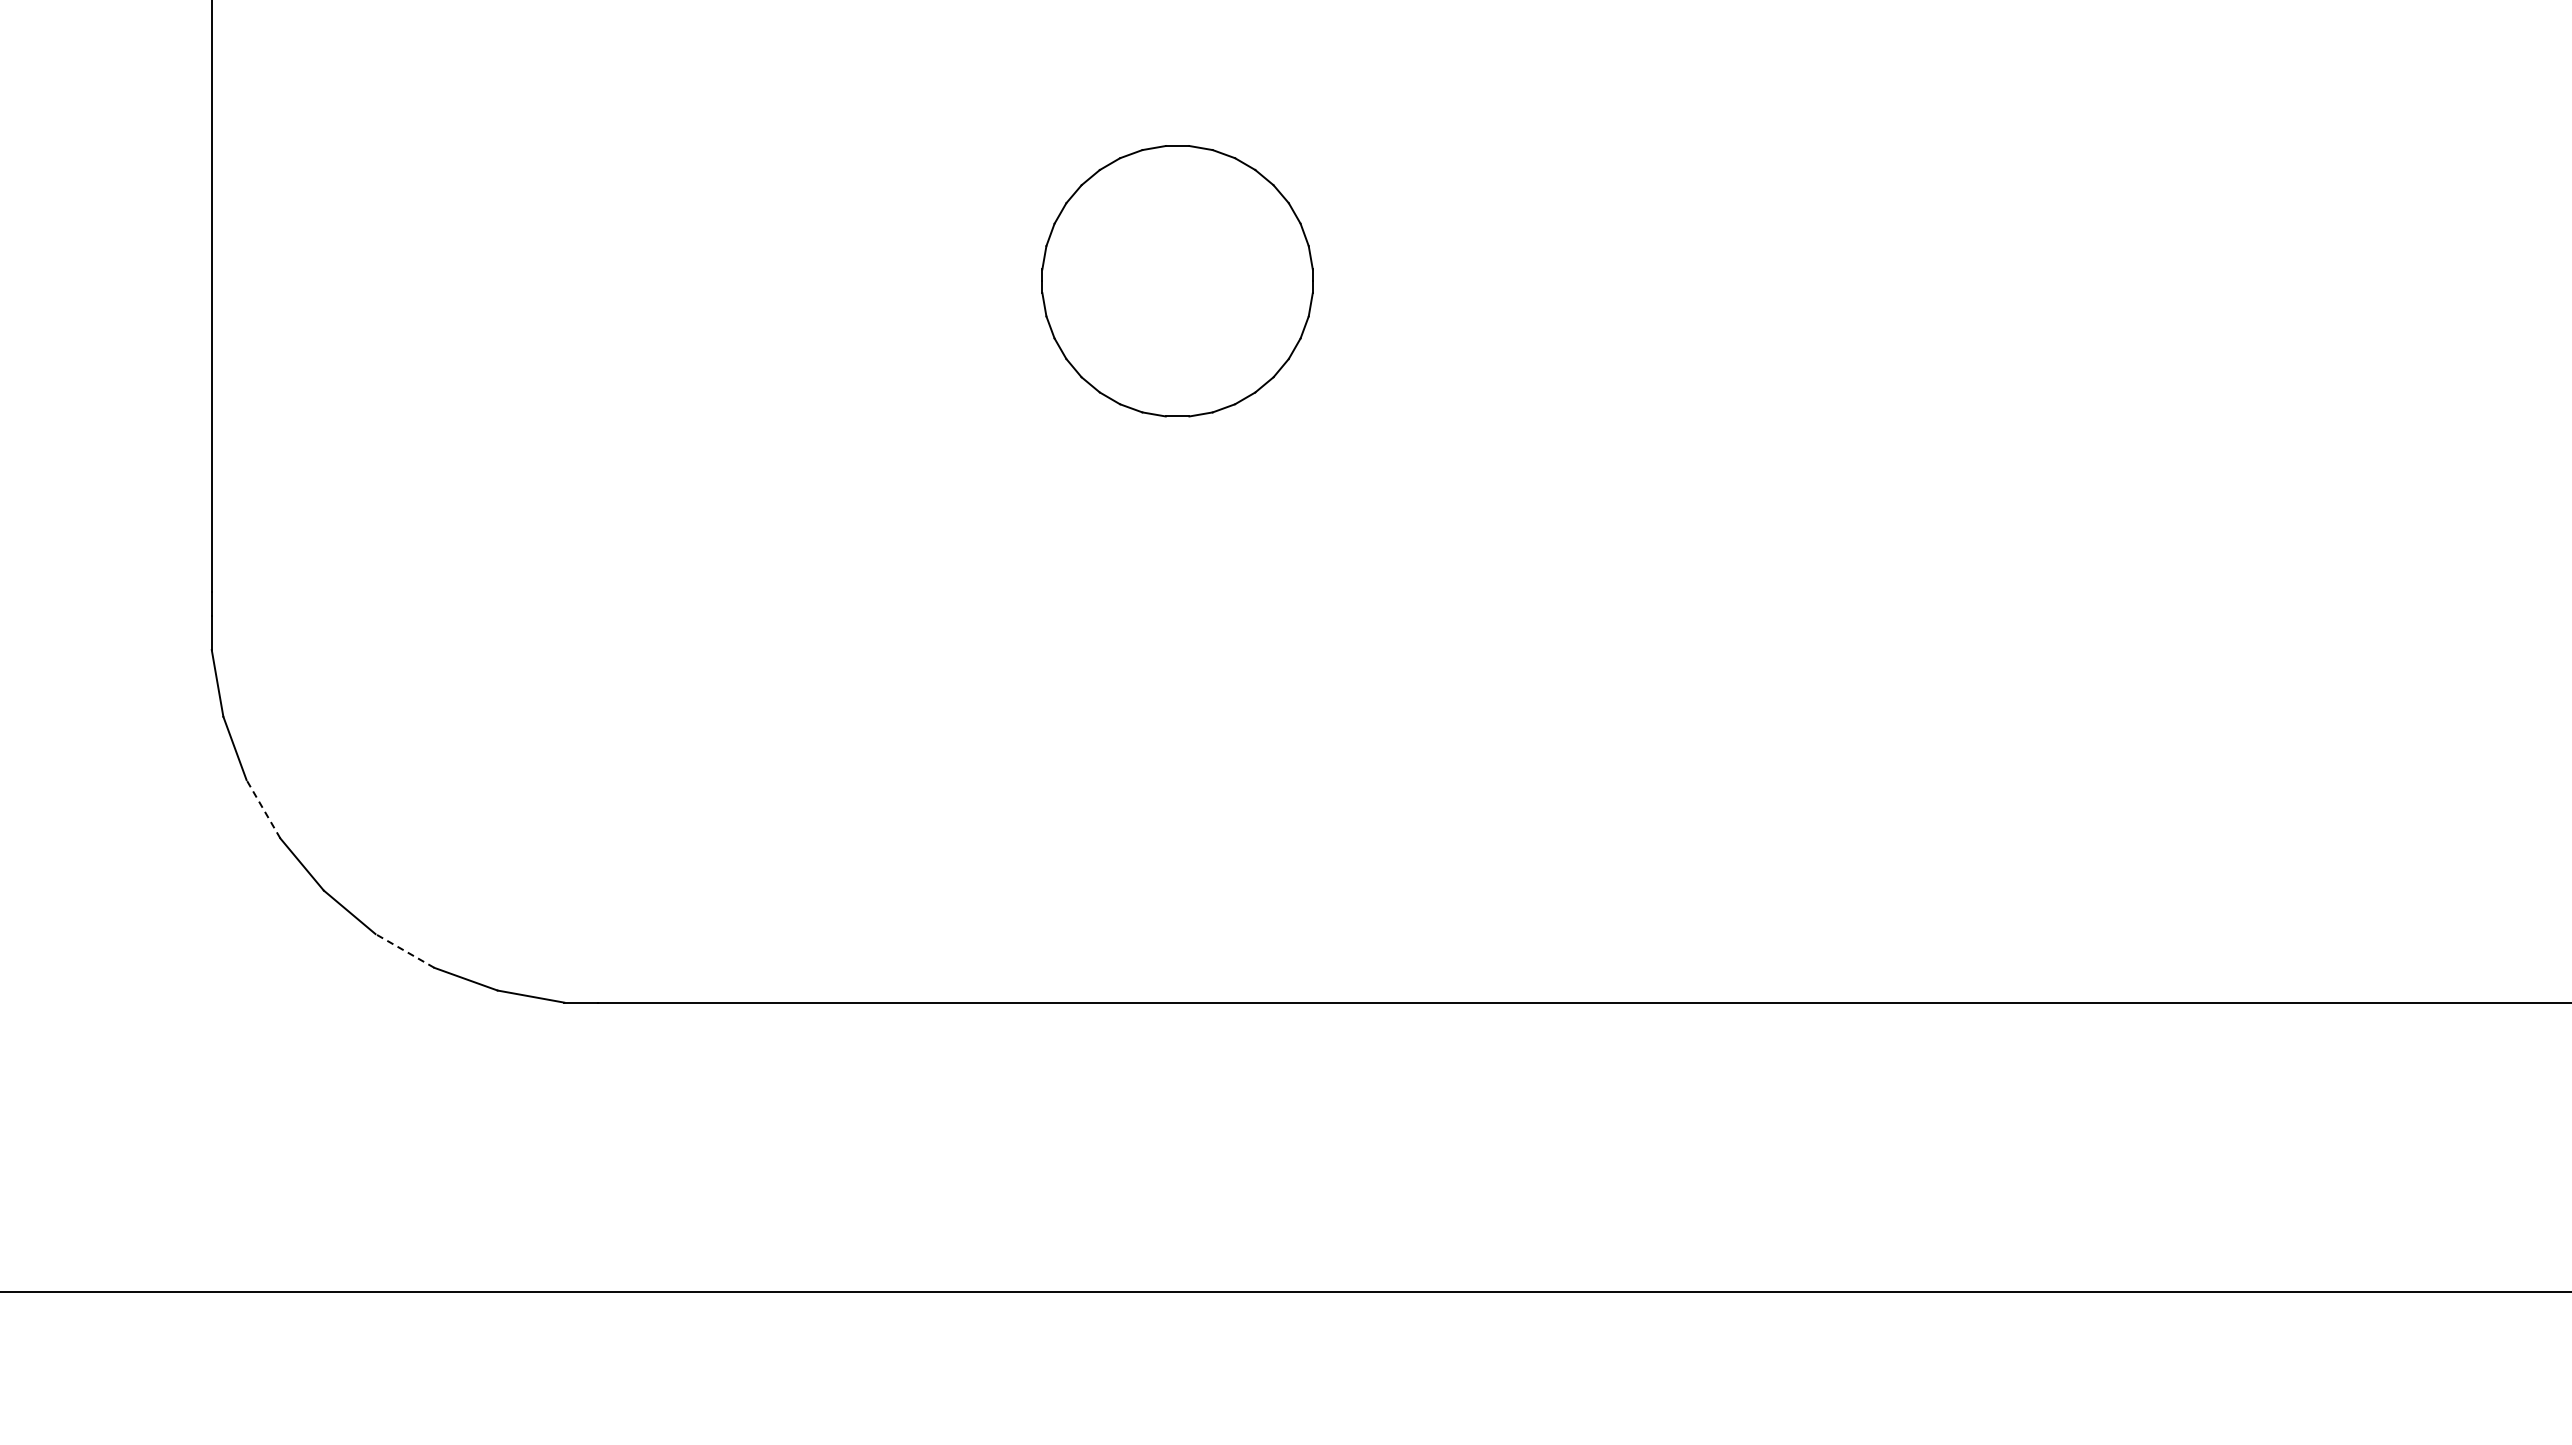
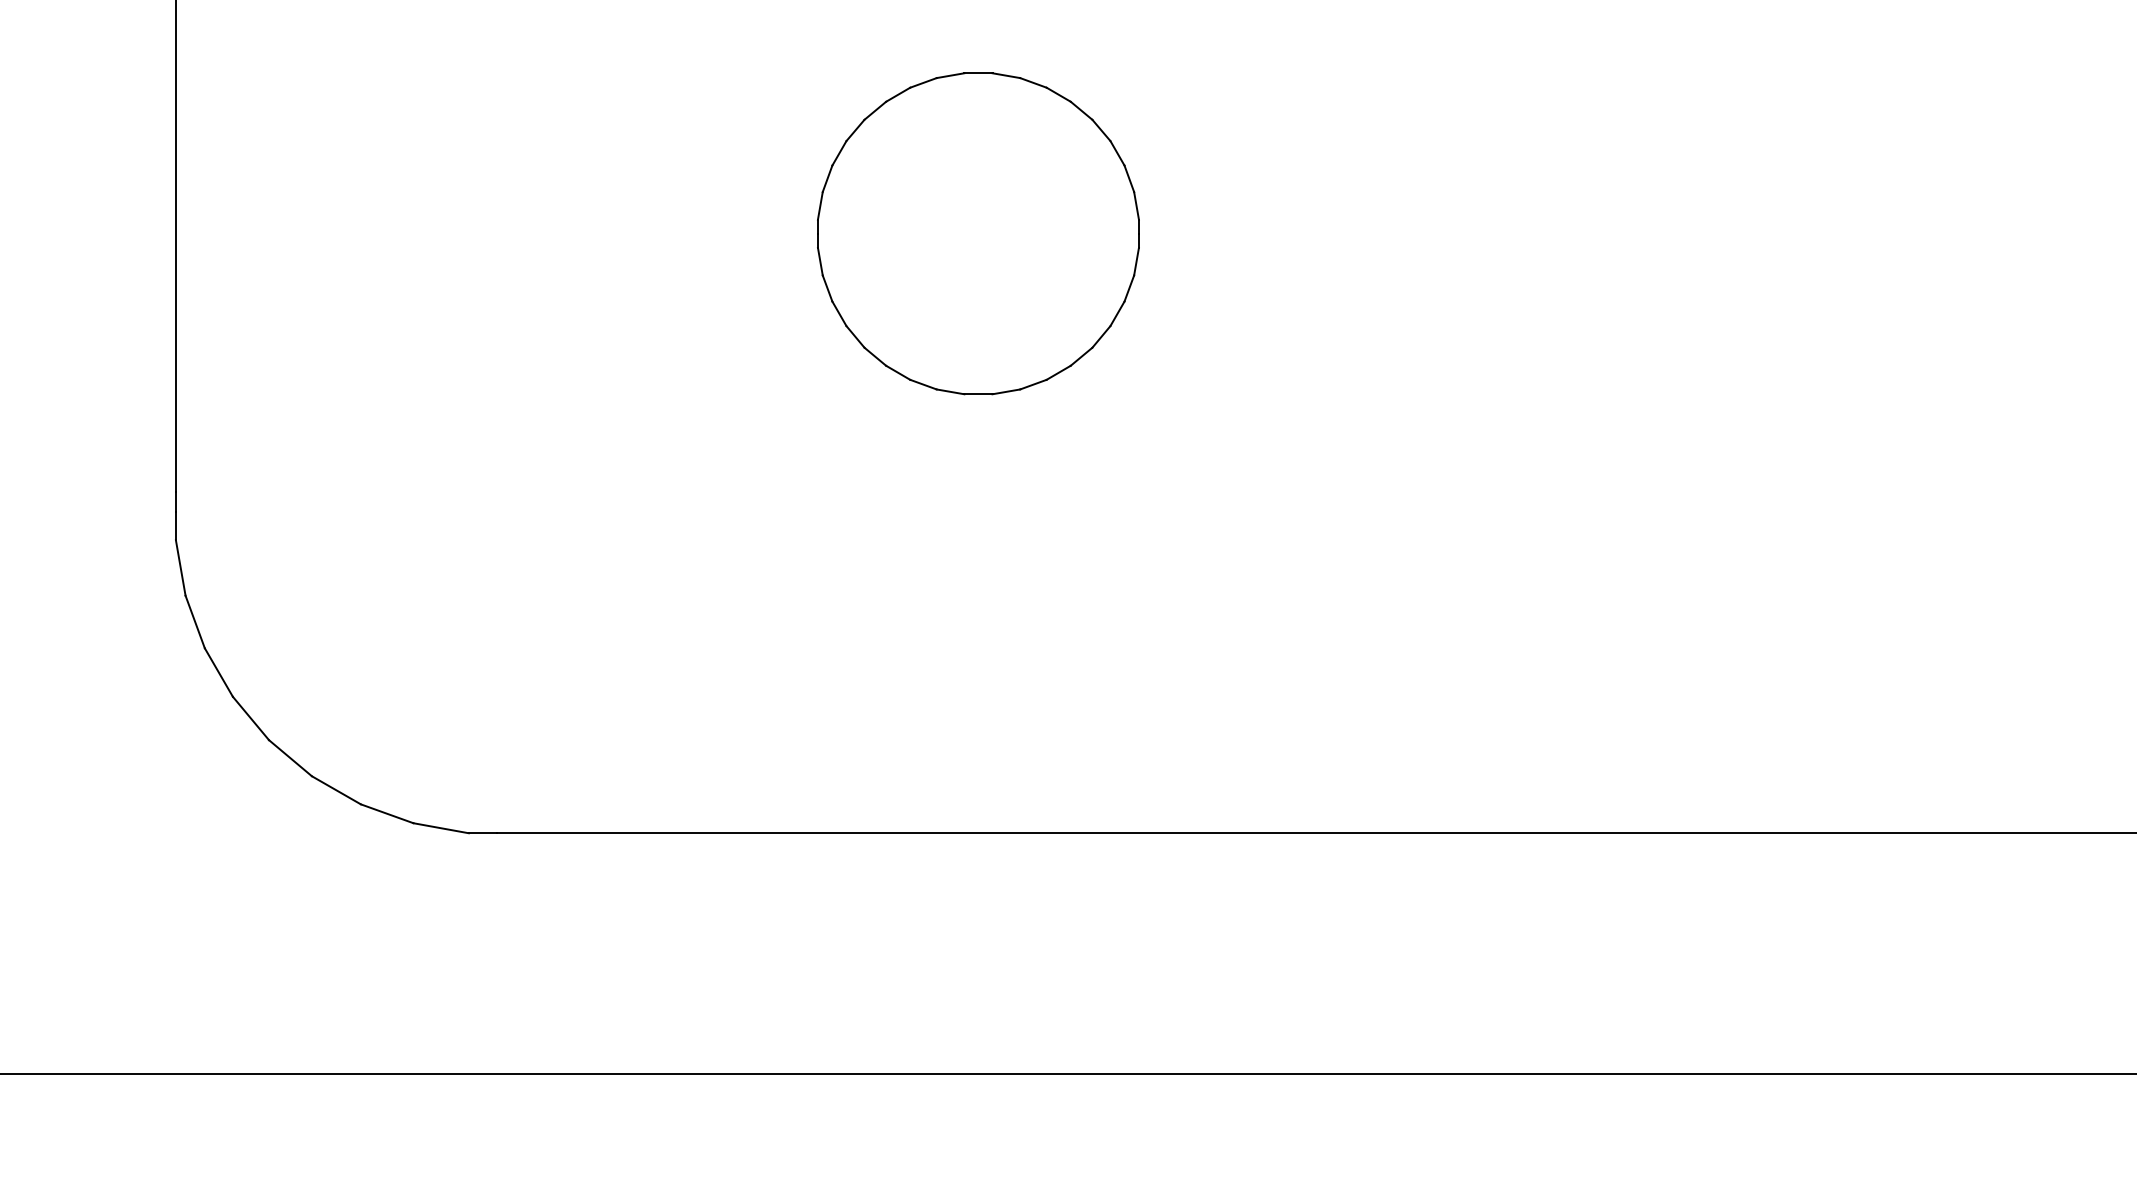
part: (1177, 281) -> (978, 234), size x1.43
line: (263, 809) -> (218, 672), dashed -> solid
line: (404, 950) -> (336, 789), dashed -> solid

